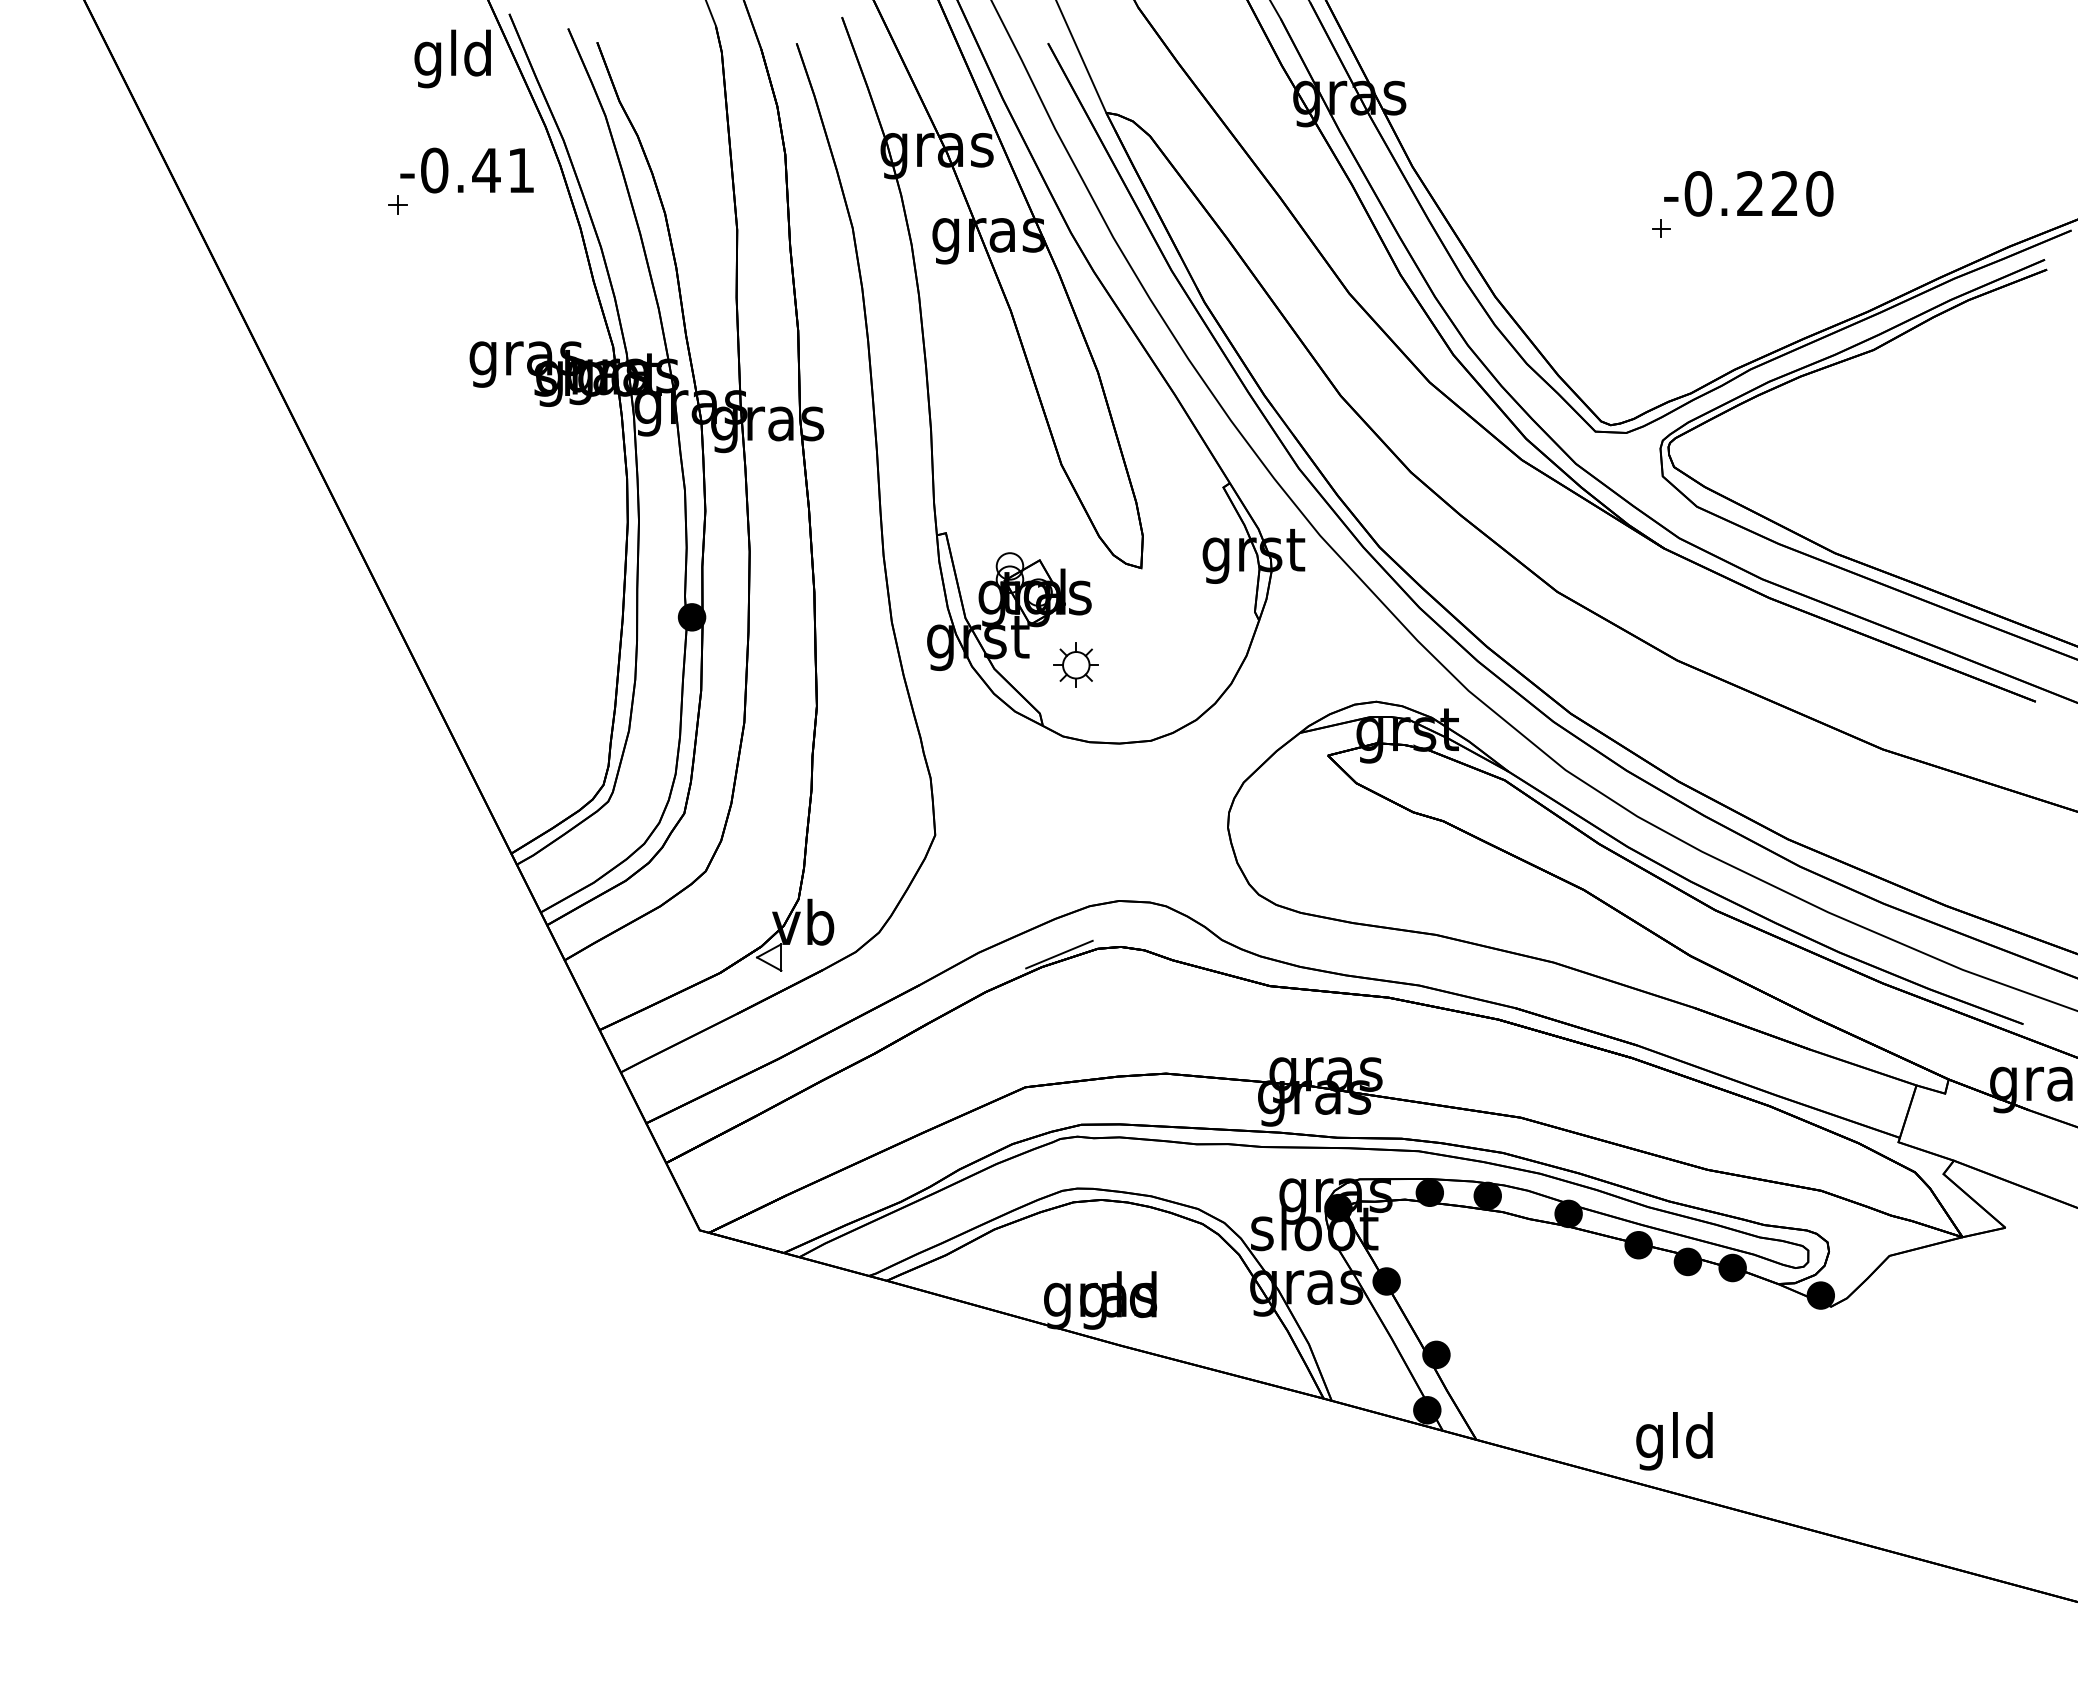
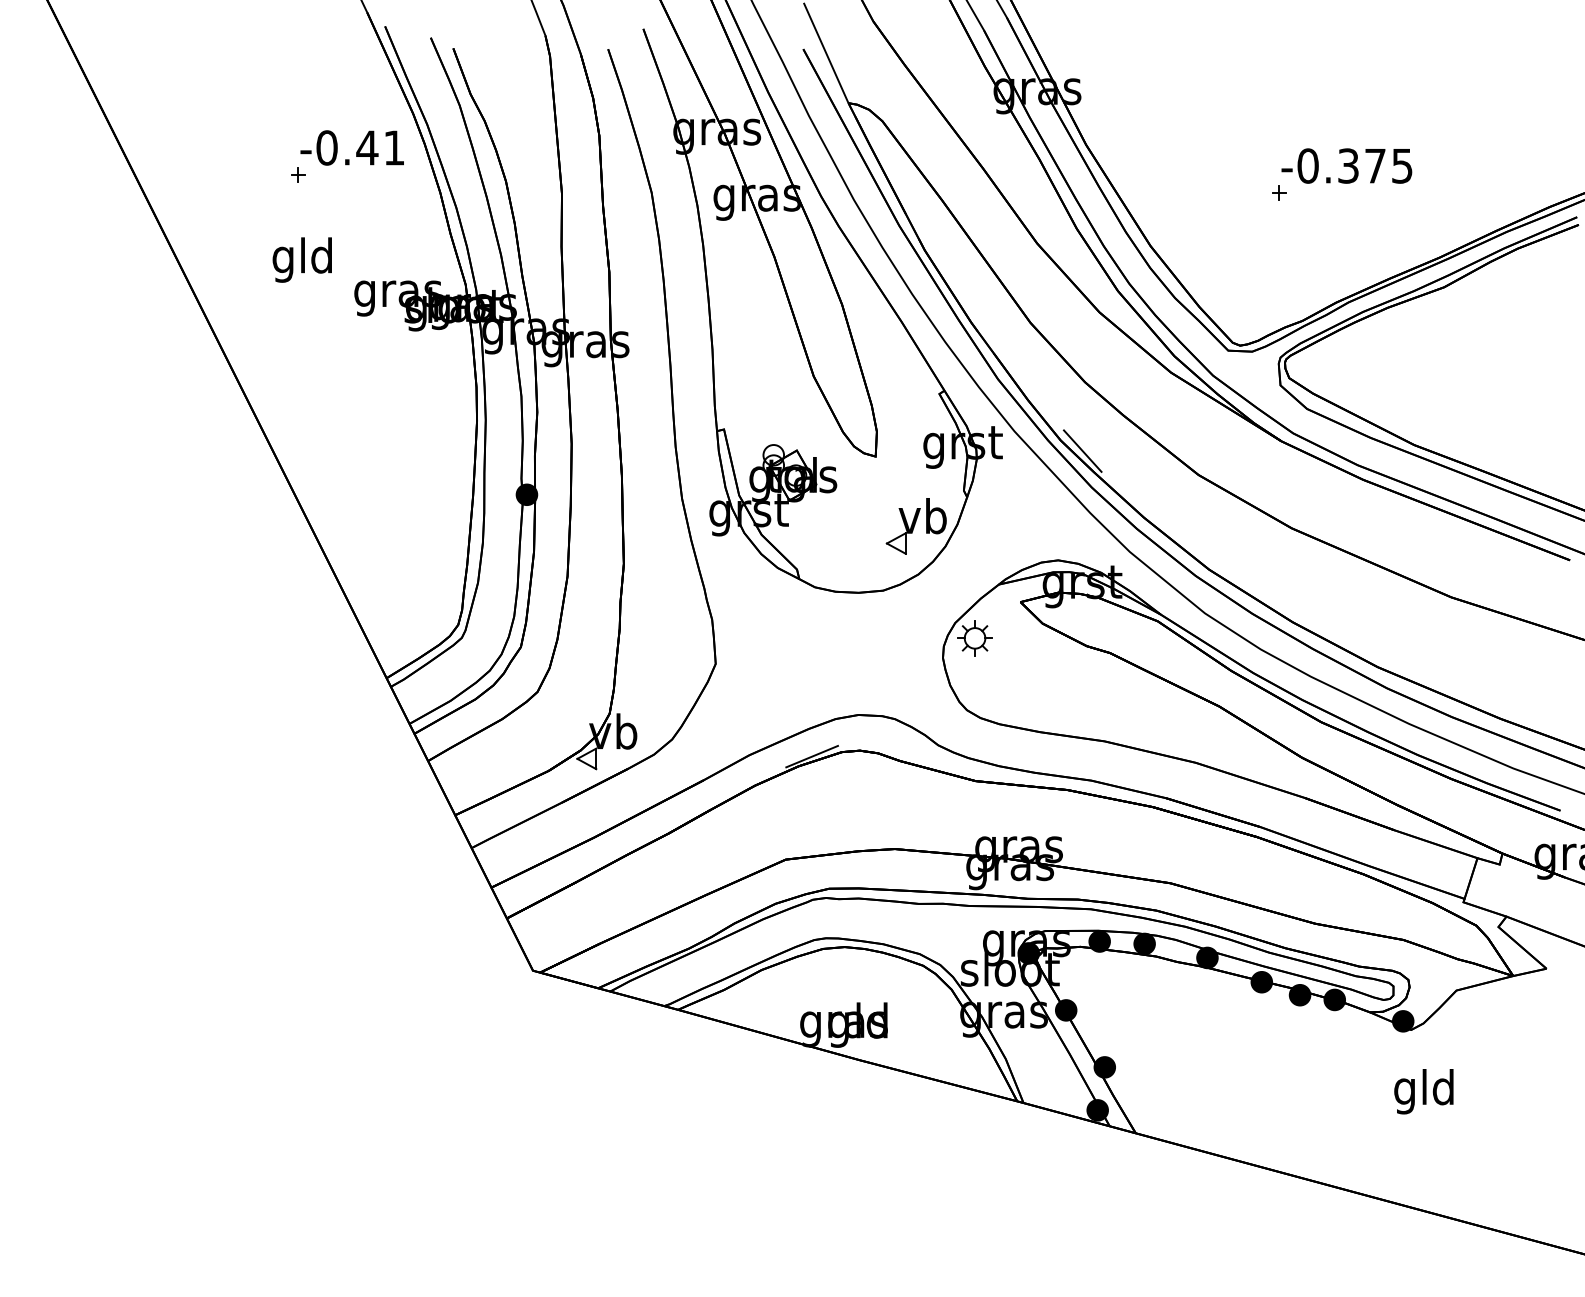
text: (452, 58) -> (302, 259), moved
text: (1785, 193) -> (1375, 165), -0.220 -> -0.375
line: (1407, 560) -> (1082, 450), added
part: (1193, 657) -> (916, 525), added
part: (1075, 664) -> (974, 637), moved
text: (1674, 1441) -> (1423, 1091), moved

